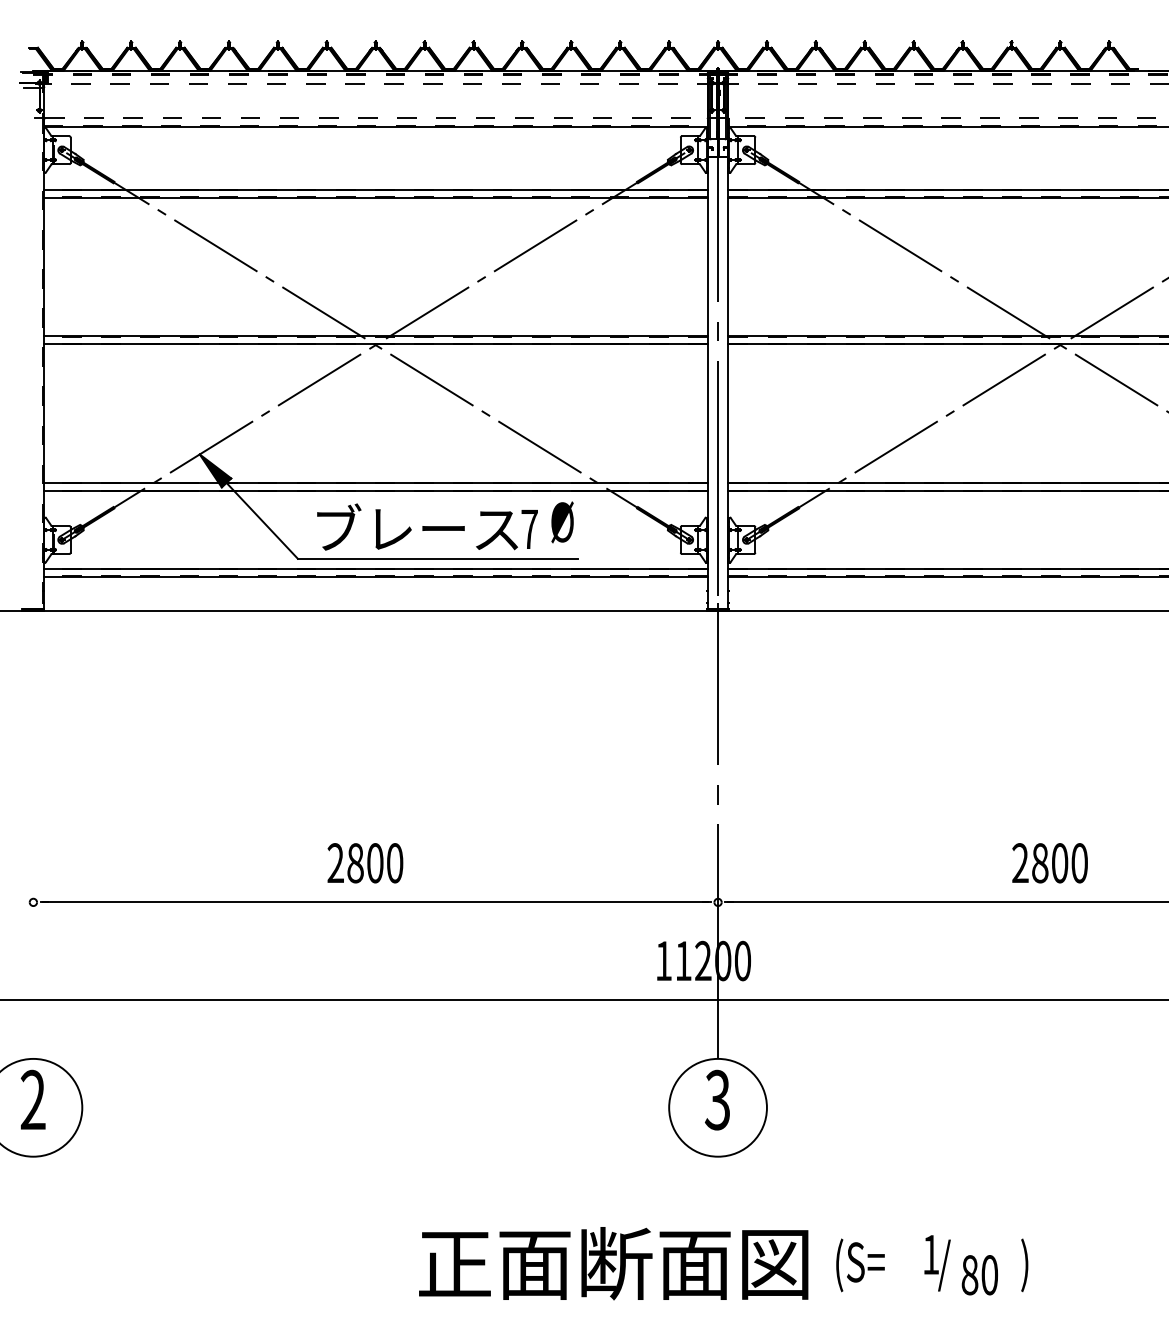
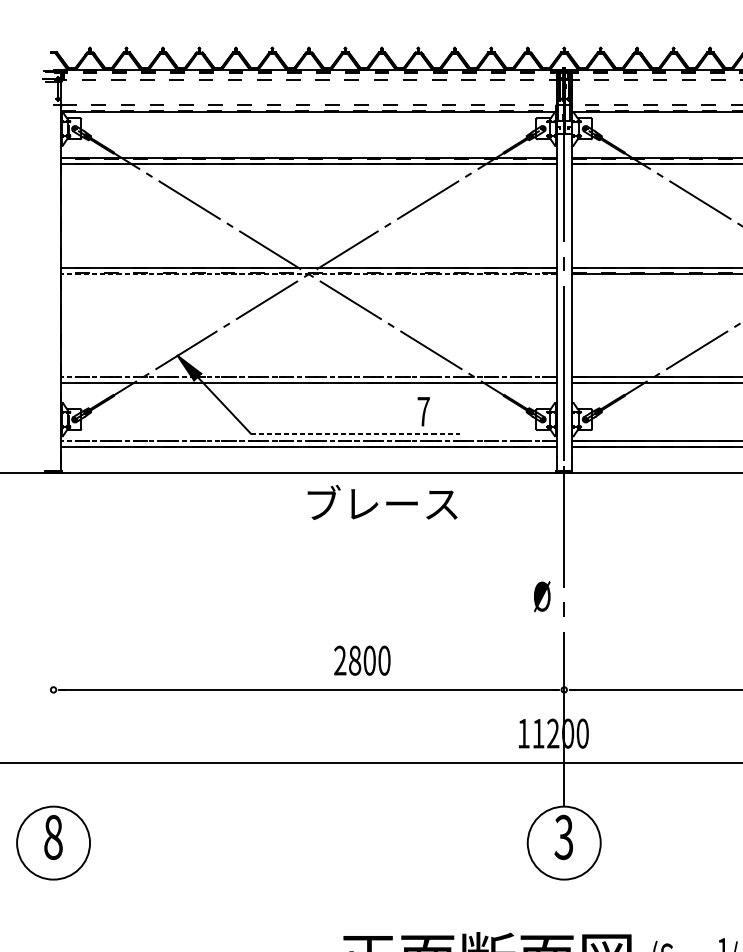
line: (375, 344) -> (308, 273), solid -> dashed
line: (375, 483) -> (308, 377), solid -> dashed
text: (562, 522) -> (542, 596), moved
text: (417, 526) -> (382, 502), moved
line: (438, 558) -> (355, 433), solid -> dashed
line: (375, 568) -> (308, 440), solid -> dashed
text: (365, 863) -> (362, 660), moved
text: (32, 1099) -> (52, 836), 2 -> 8

